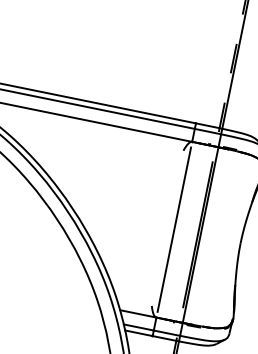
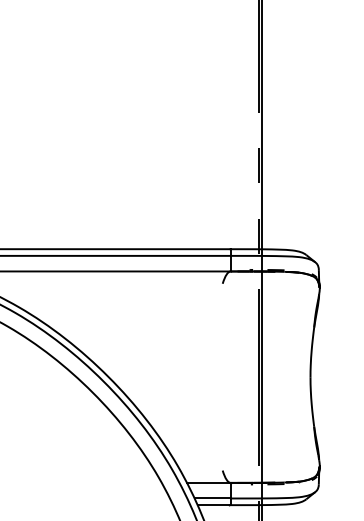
line: (174, 229) -> (230, 377), removed

